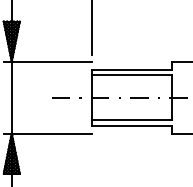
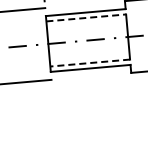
line: (132, 75) -> (86, 18), solid -> dashed
line: (131, 120) -> (89, 63), solid -> dashed

